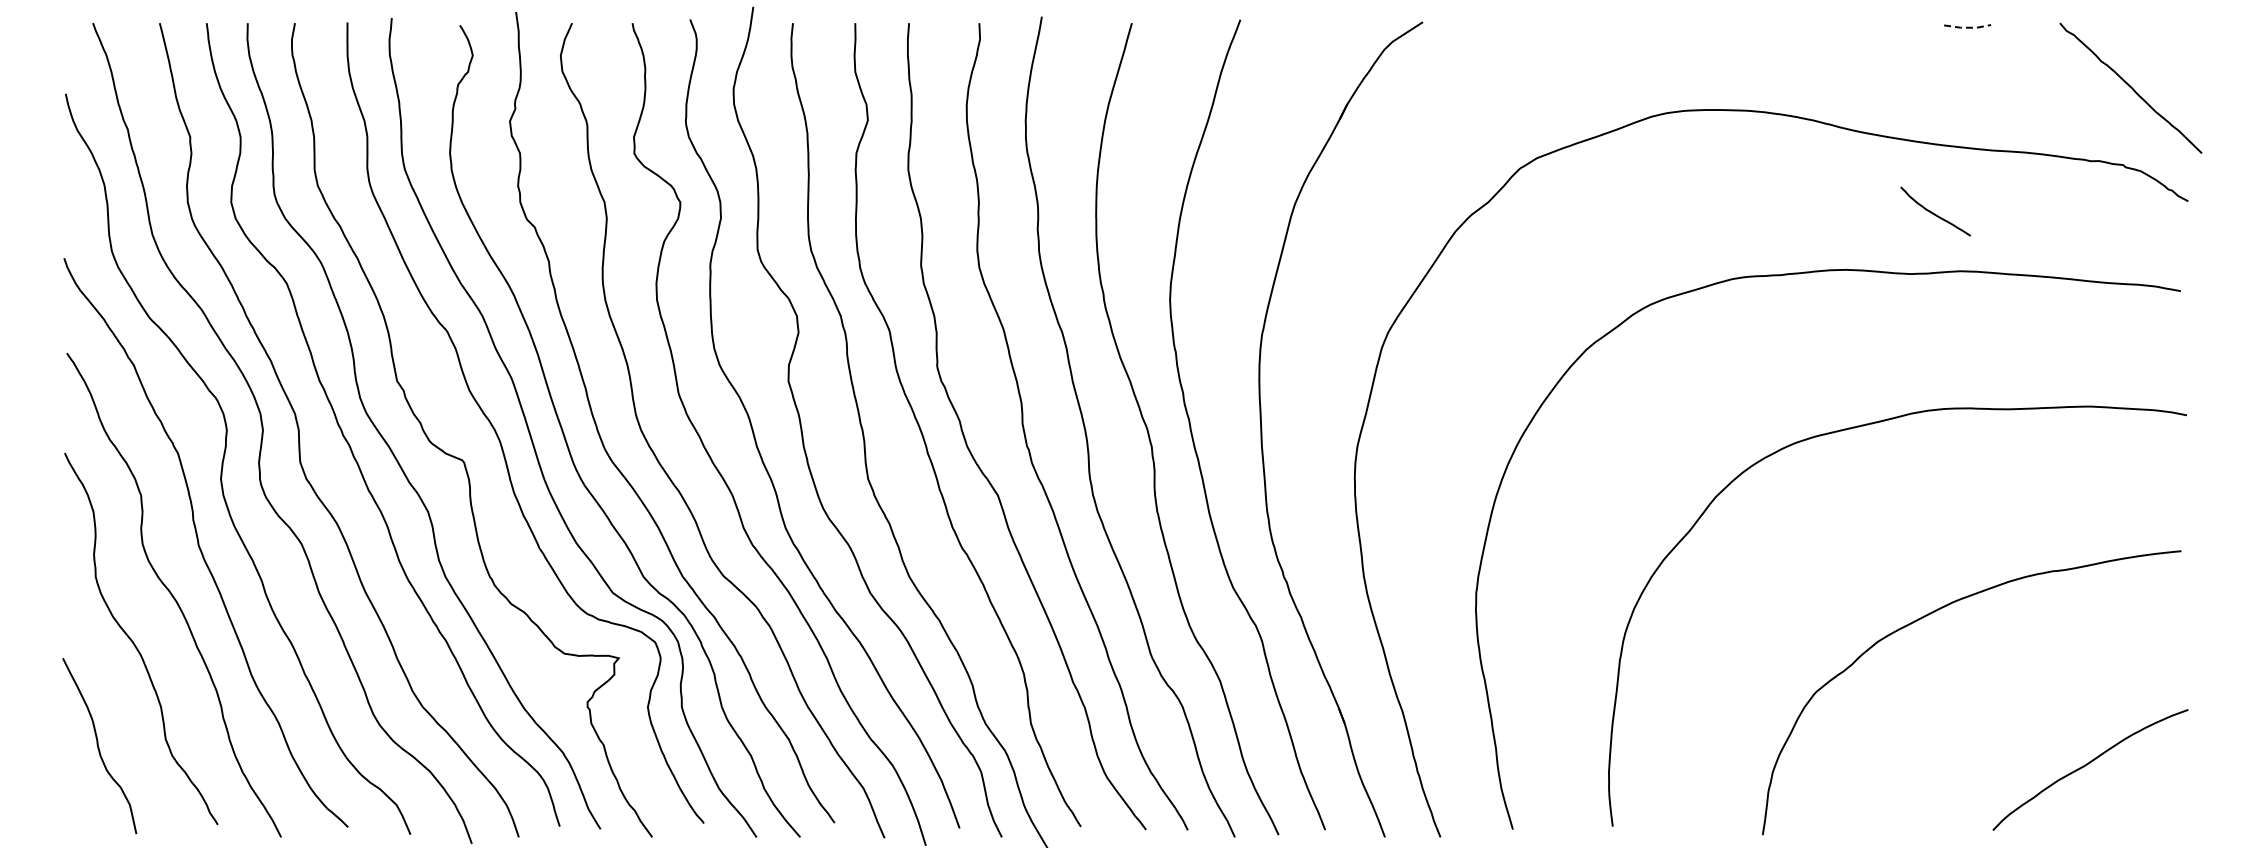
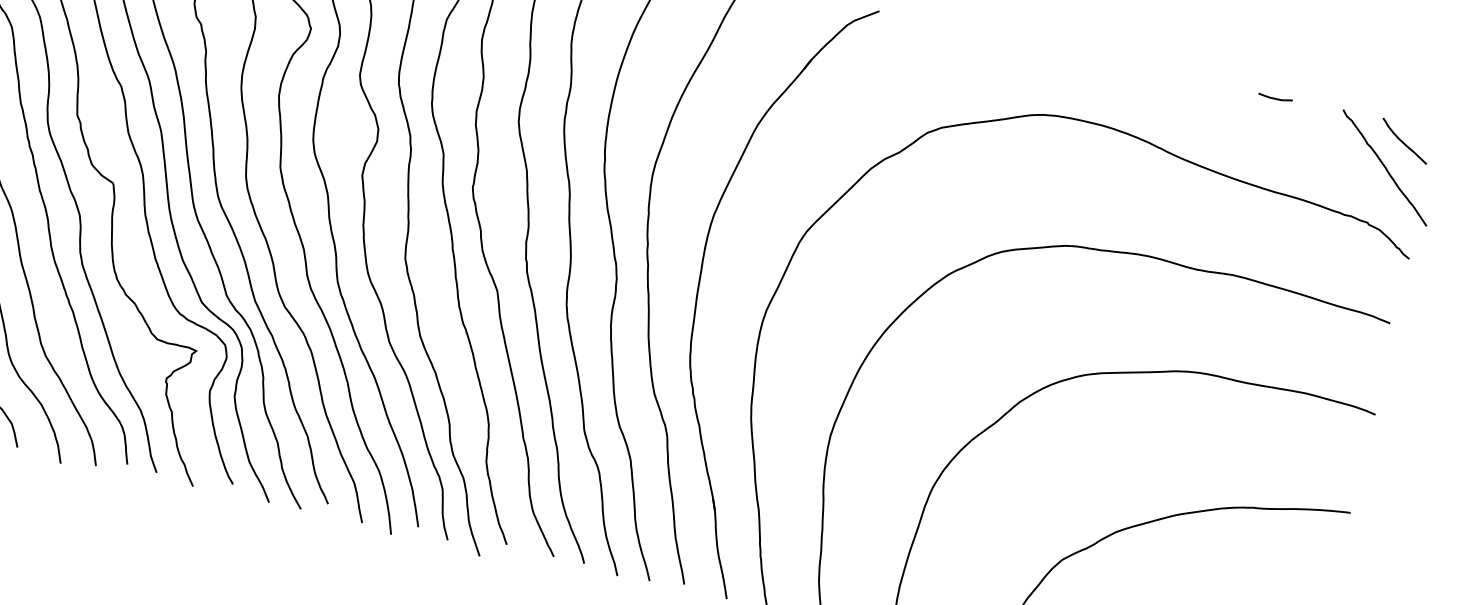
line: (1968, 27) -> (1275, 98), dashed -> solid
curve: (1935, 213) -> (1404, 142), moved

